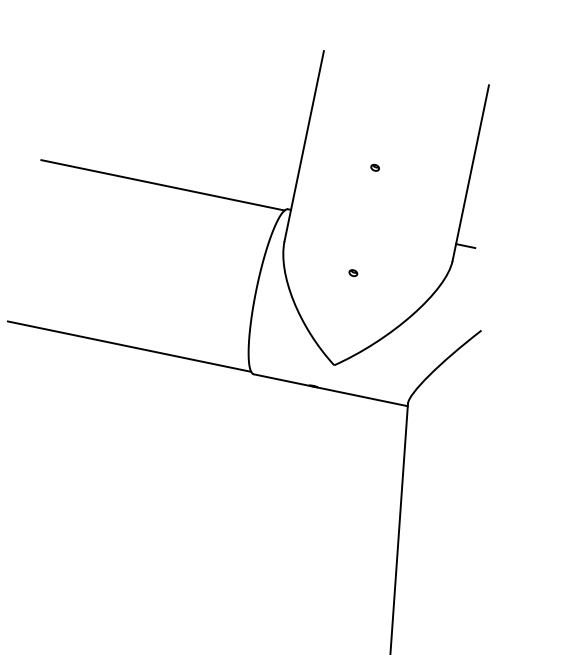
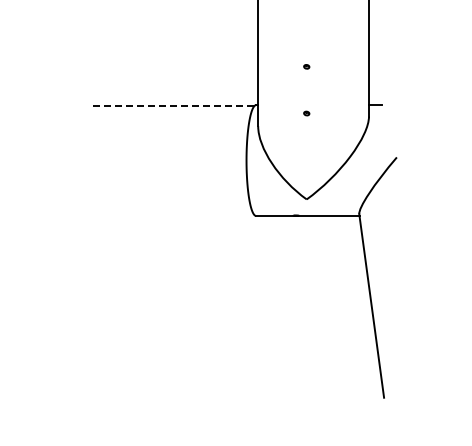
line: (163, 185) -> (172, 106), solid -> dashed
part: (353, 272) -> (306, 113), moved
line: (129, 346) -> (172, 214), removed

